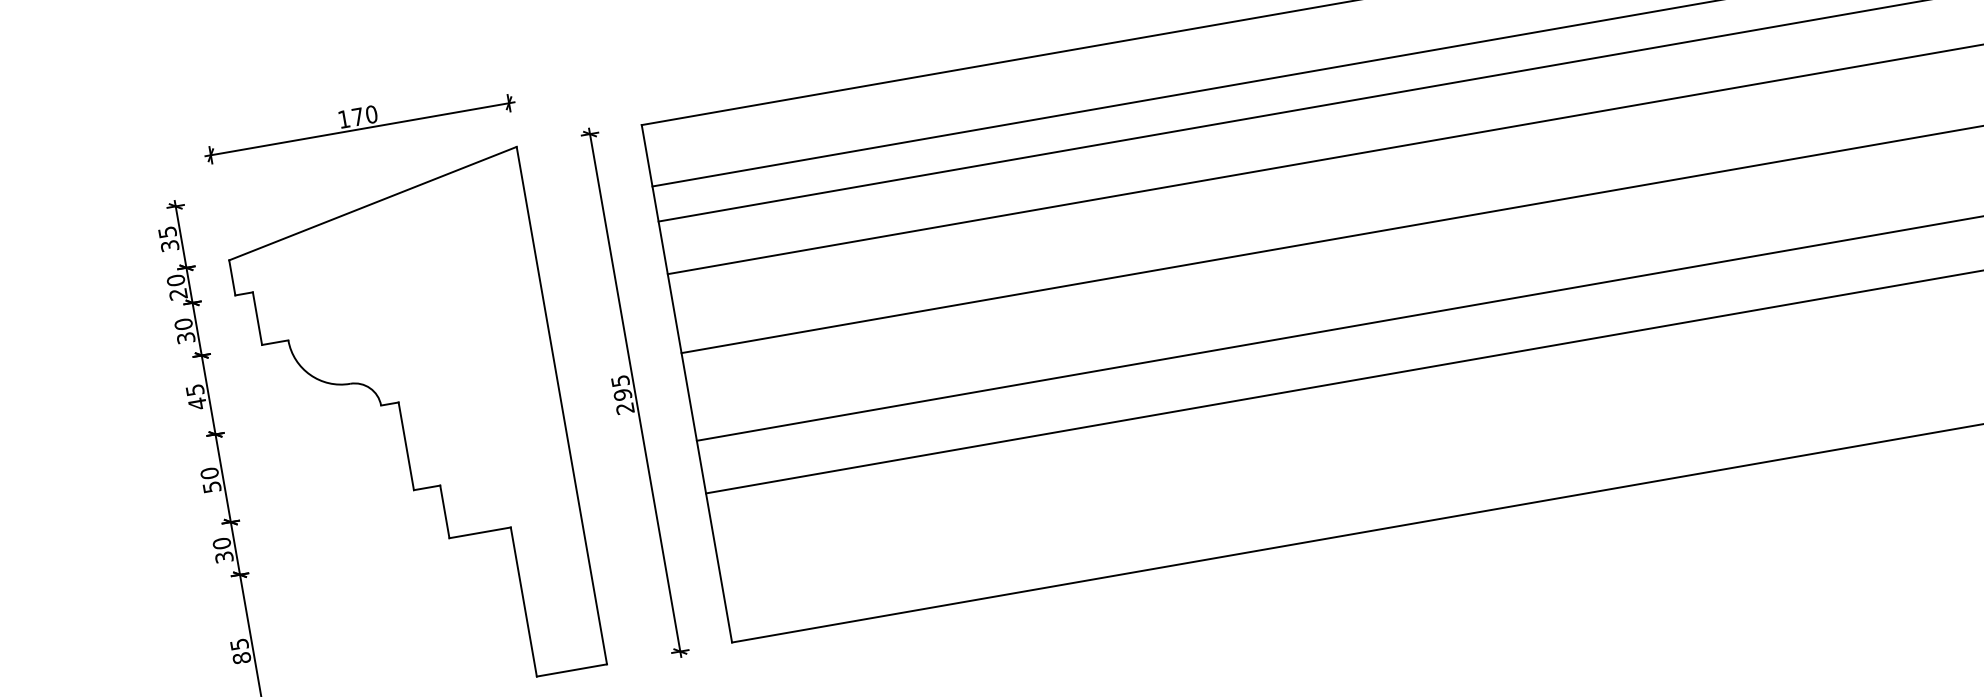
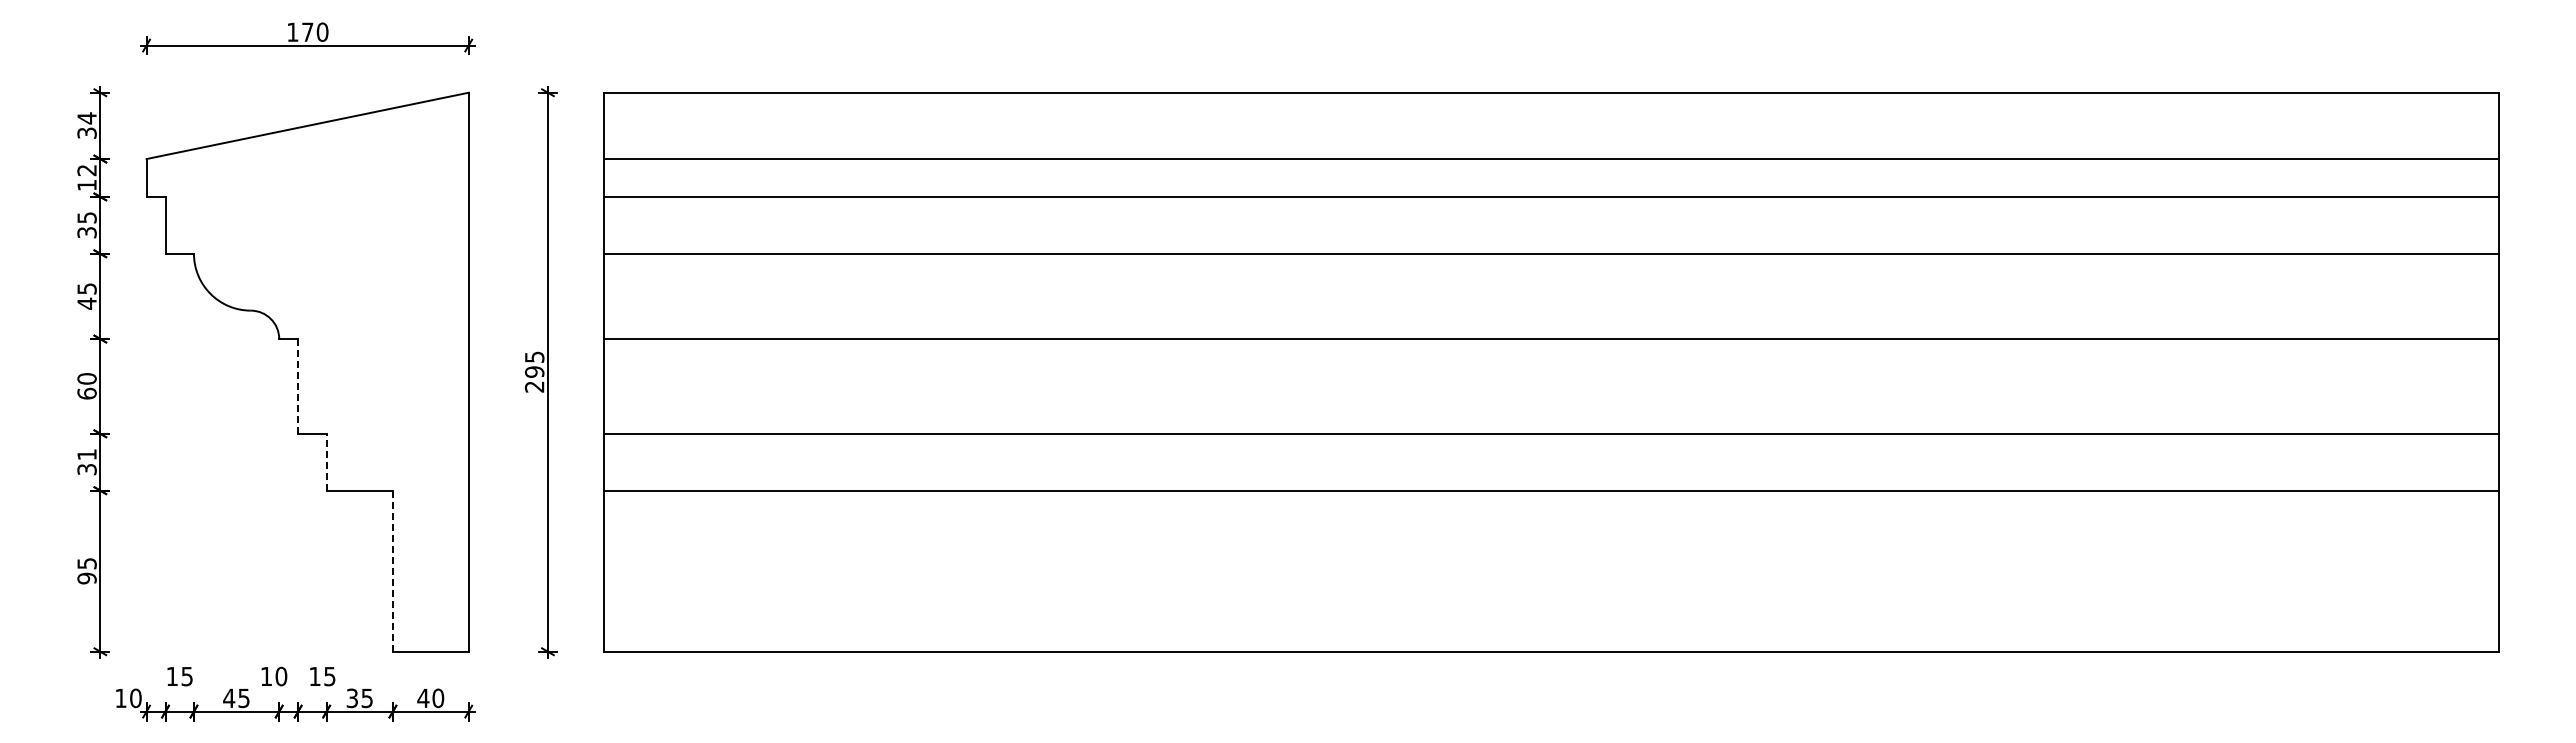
text: (167, 232) -> (86, 118), 35 -> 34
text: (176, 287) -> (86, 177), 20 -> 12
text: (183, 324) -> (86, 217), 30 -> 35
line: (406, 445) -> (298, 385), solid -> dashed
text: (211, 487) -> (86, 393), 50 -> 60
line: (444, 511) -> (326, 461), solid -> dashed
text: (221, 543) -> (86, 454), 30 -> 31
line: (523, 602) -> (392, 571), solid -> dashed
text: (241, 658) -> (86, 578), 85 -> 95

